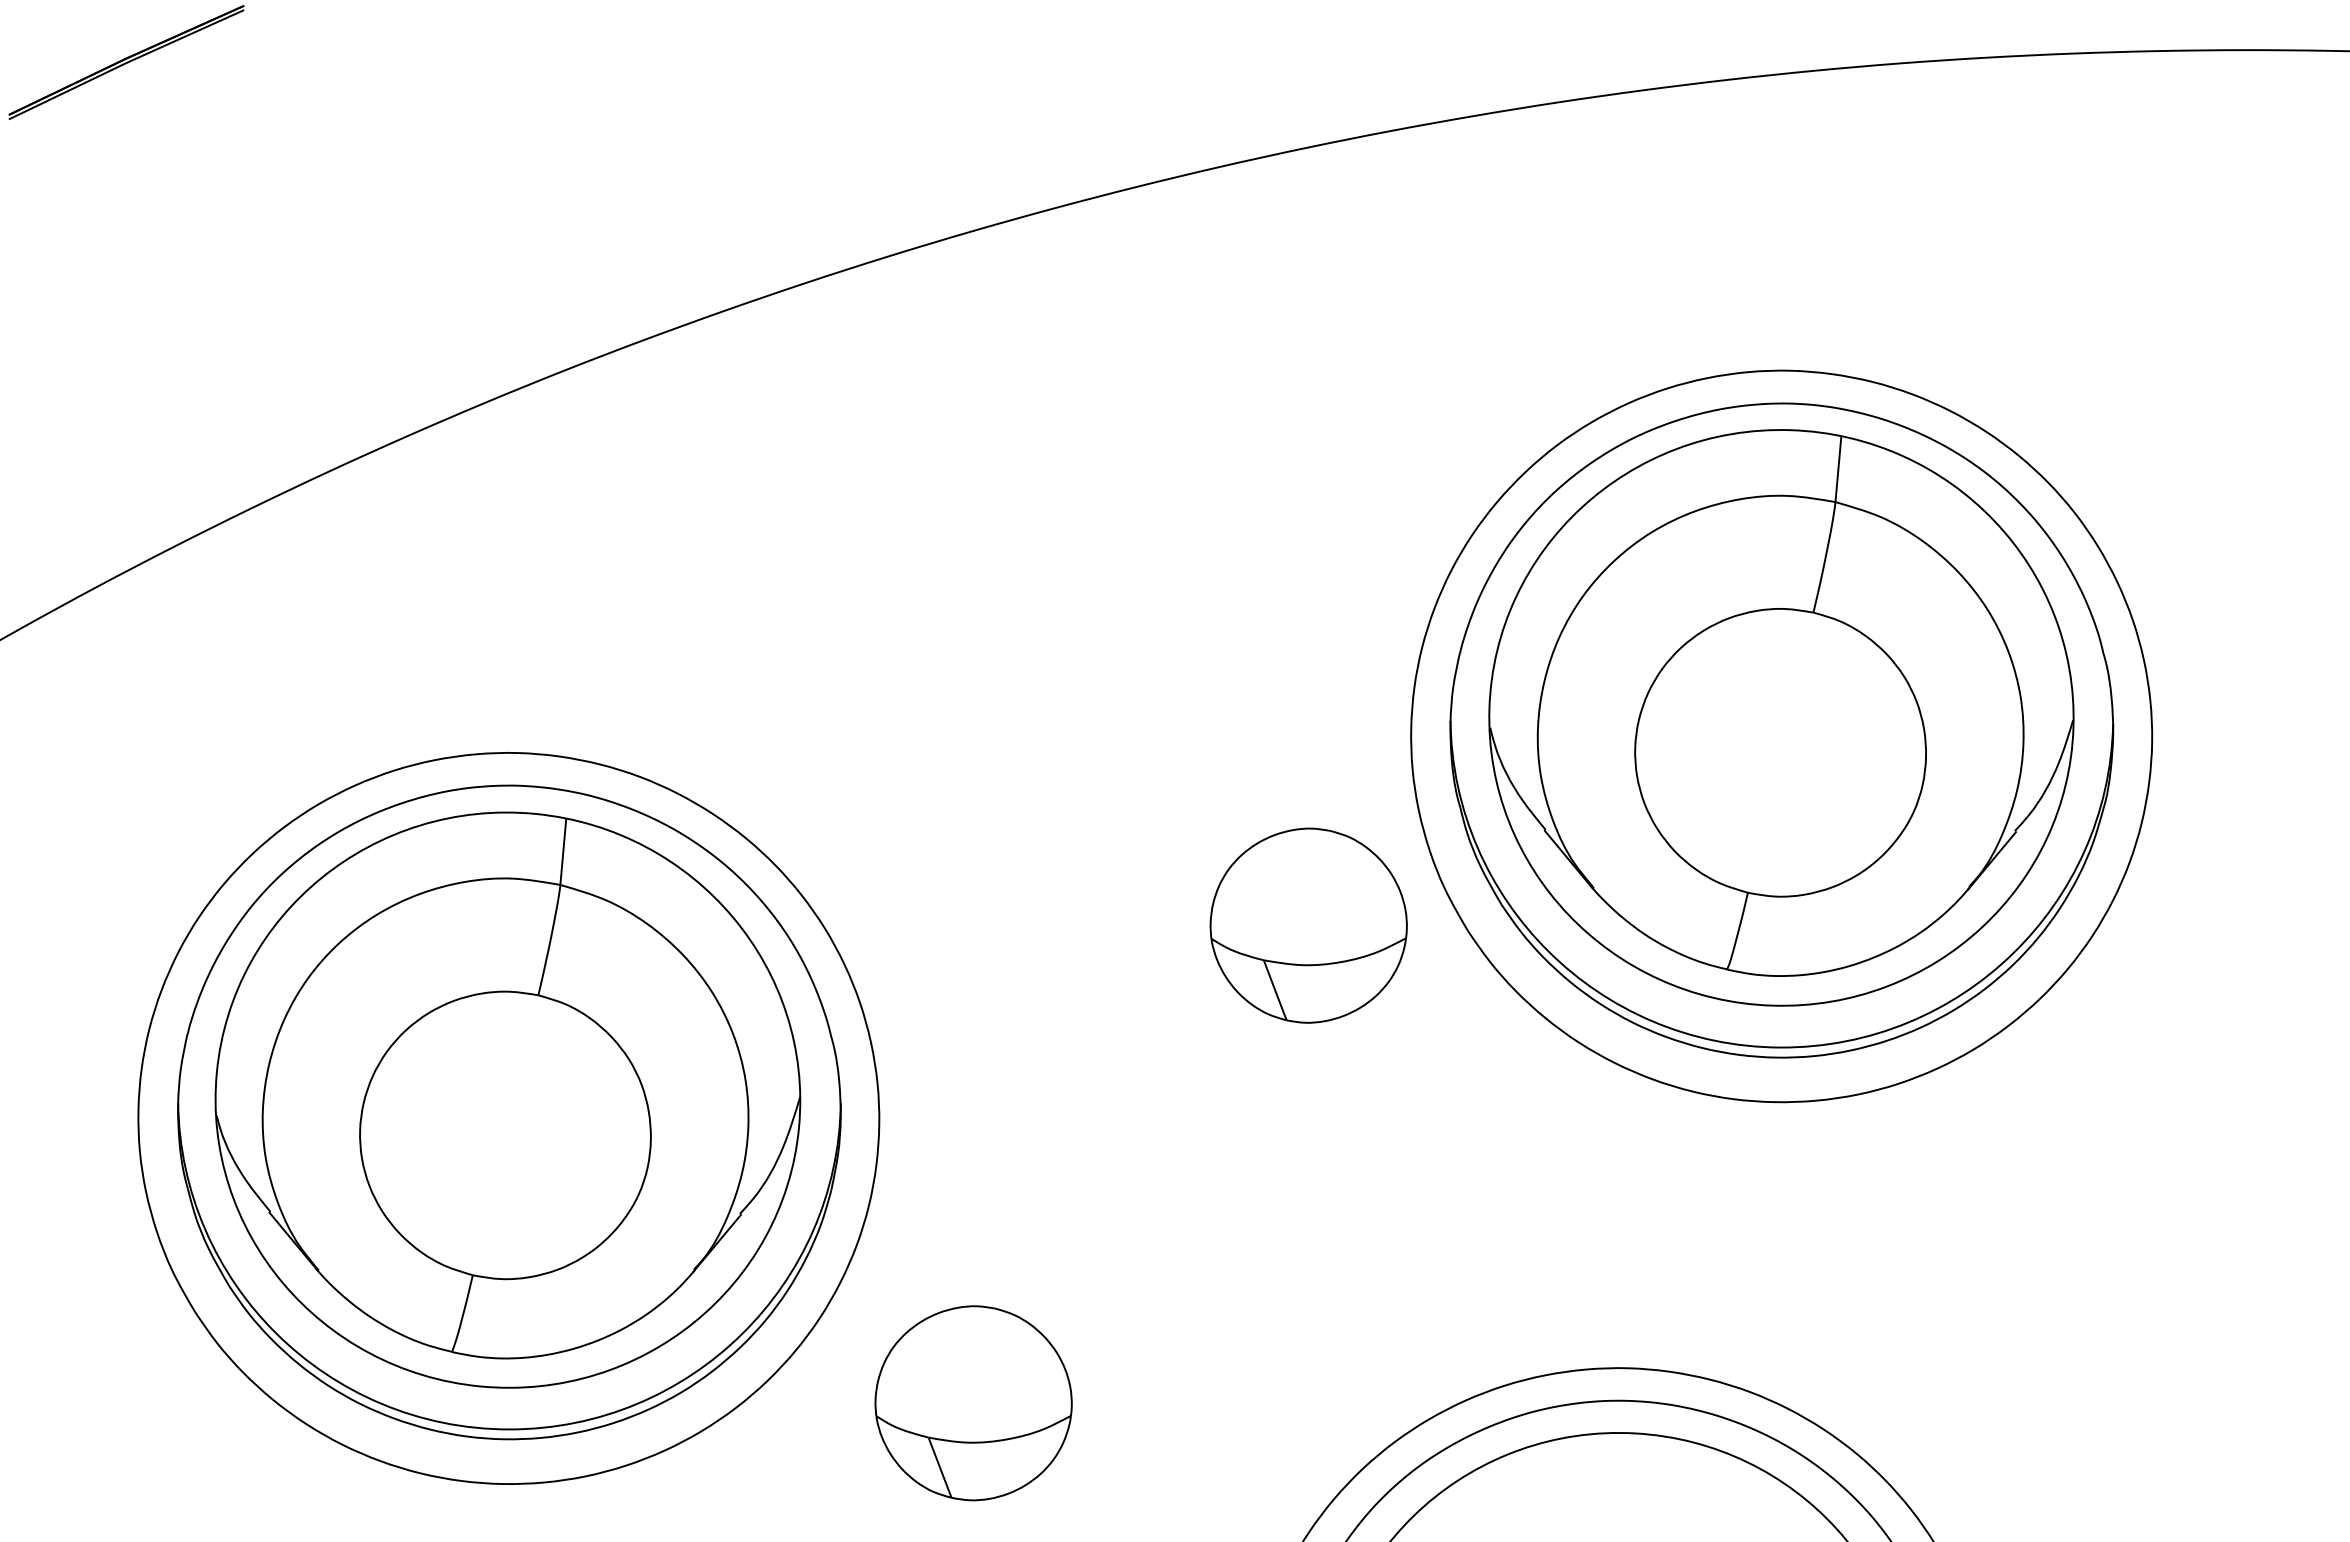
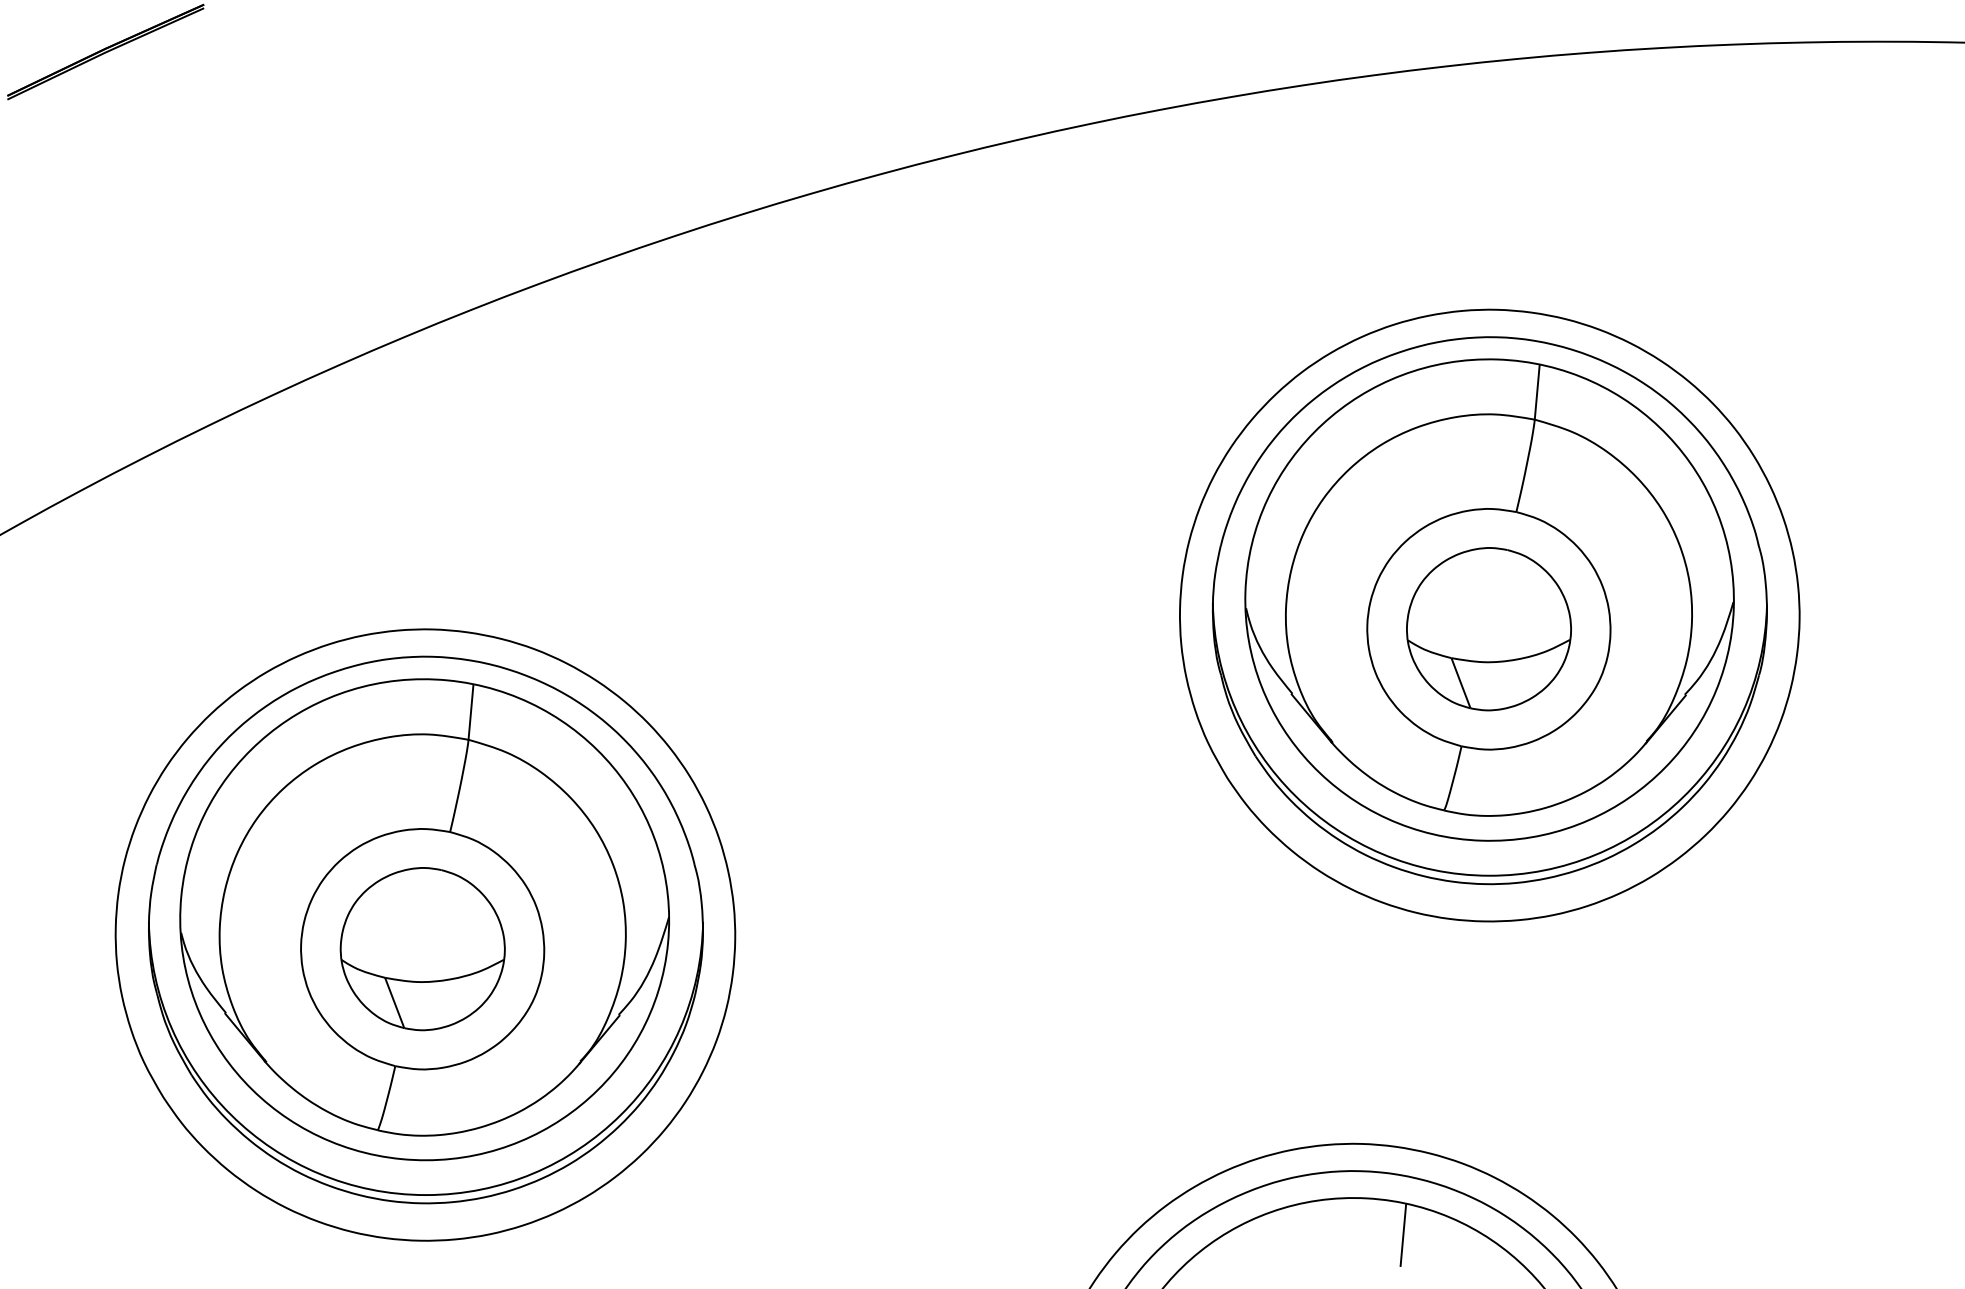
part: (1308, 925) -> (1488, 629), moved
part: (973, 1403) -> (422, 949), moved
line: (1678, 1477) -> (1403, 1235), added

